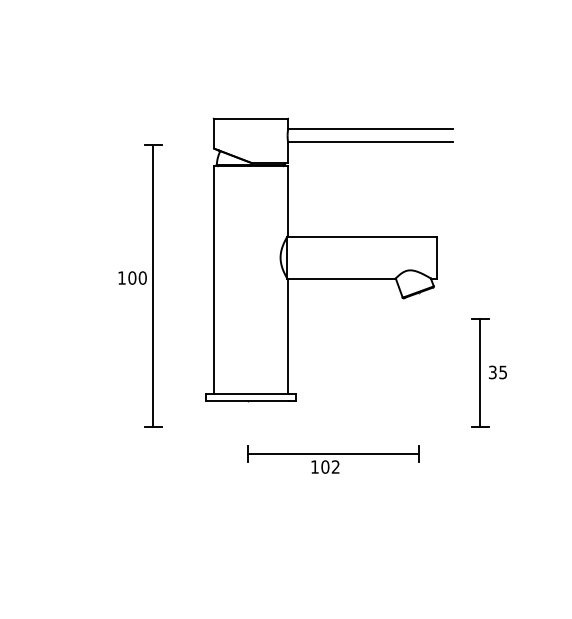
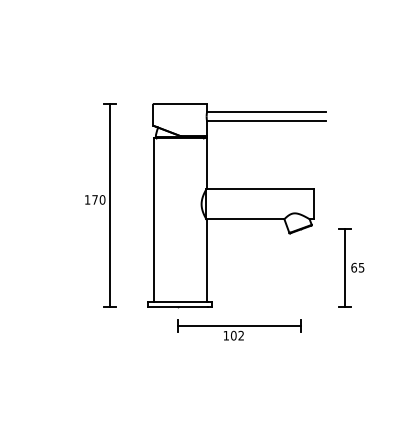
part: (329, 259) -> (236, 205), moved
text: (131, 277) -> (94, 199), 100 -> 170
text: (493, 372) -> (354, 267), 35 -> 65

